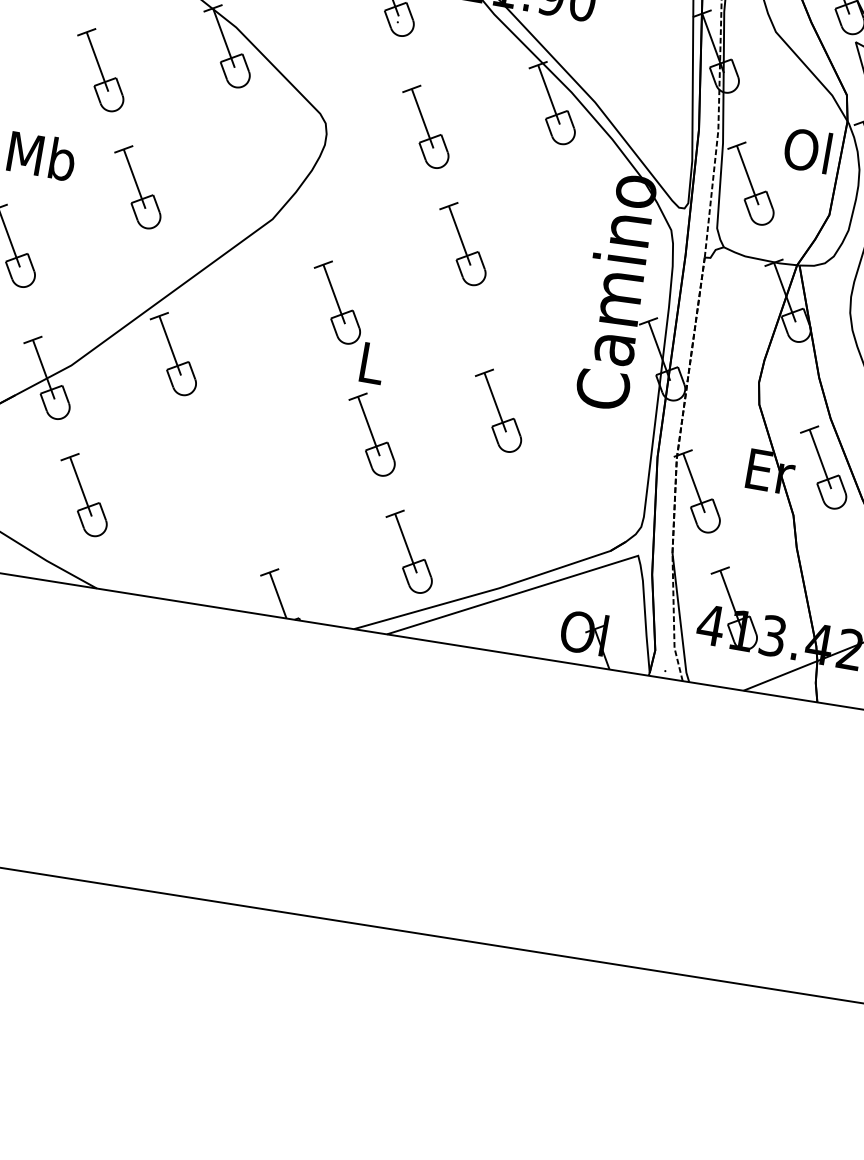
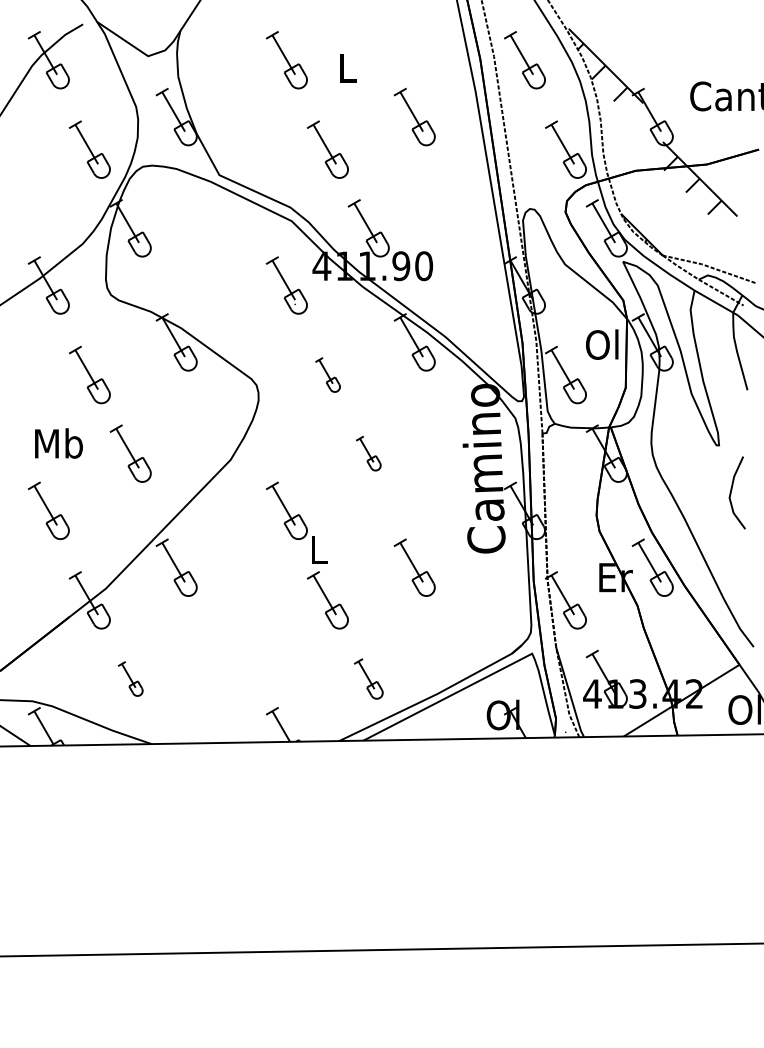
part: (425, 125) -> (327, 374), size x0.6
part: (462, 243) -> (368, 453), size x0.6
part: (83, 493) -> (130, 678), size x0.6
part: (408, 550) -> (368, 678), size x0.7

